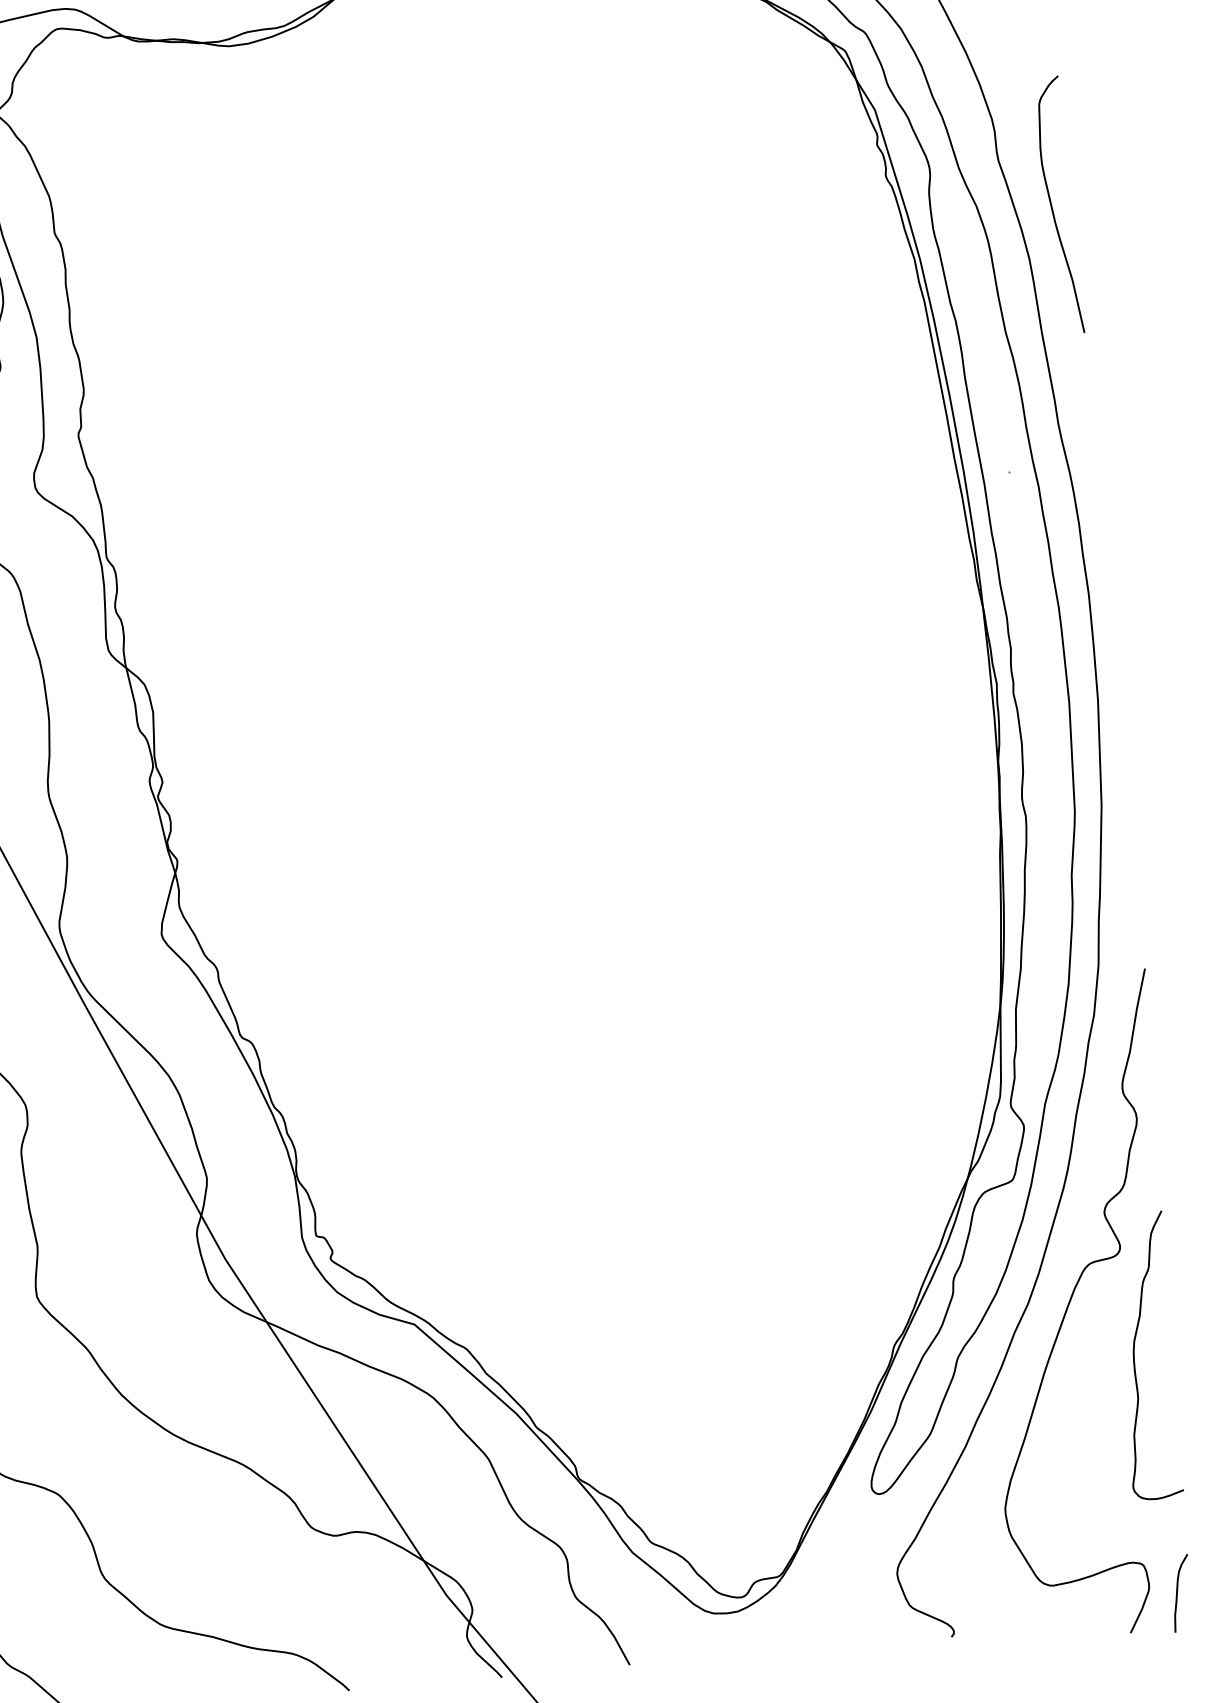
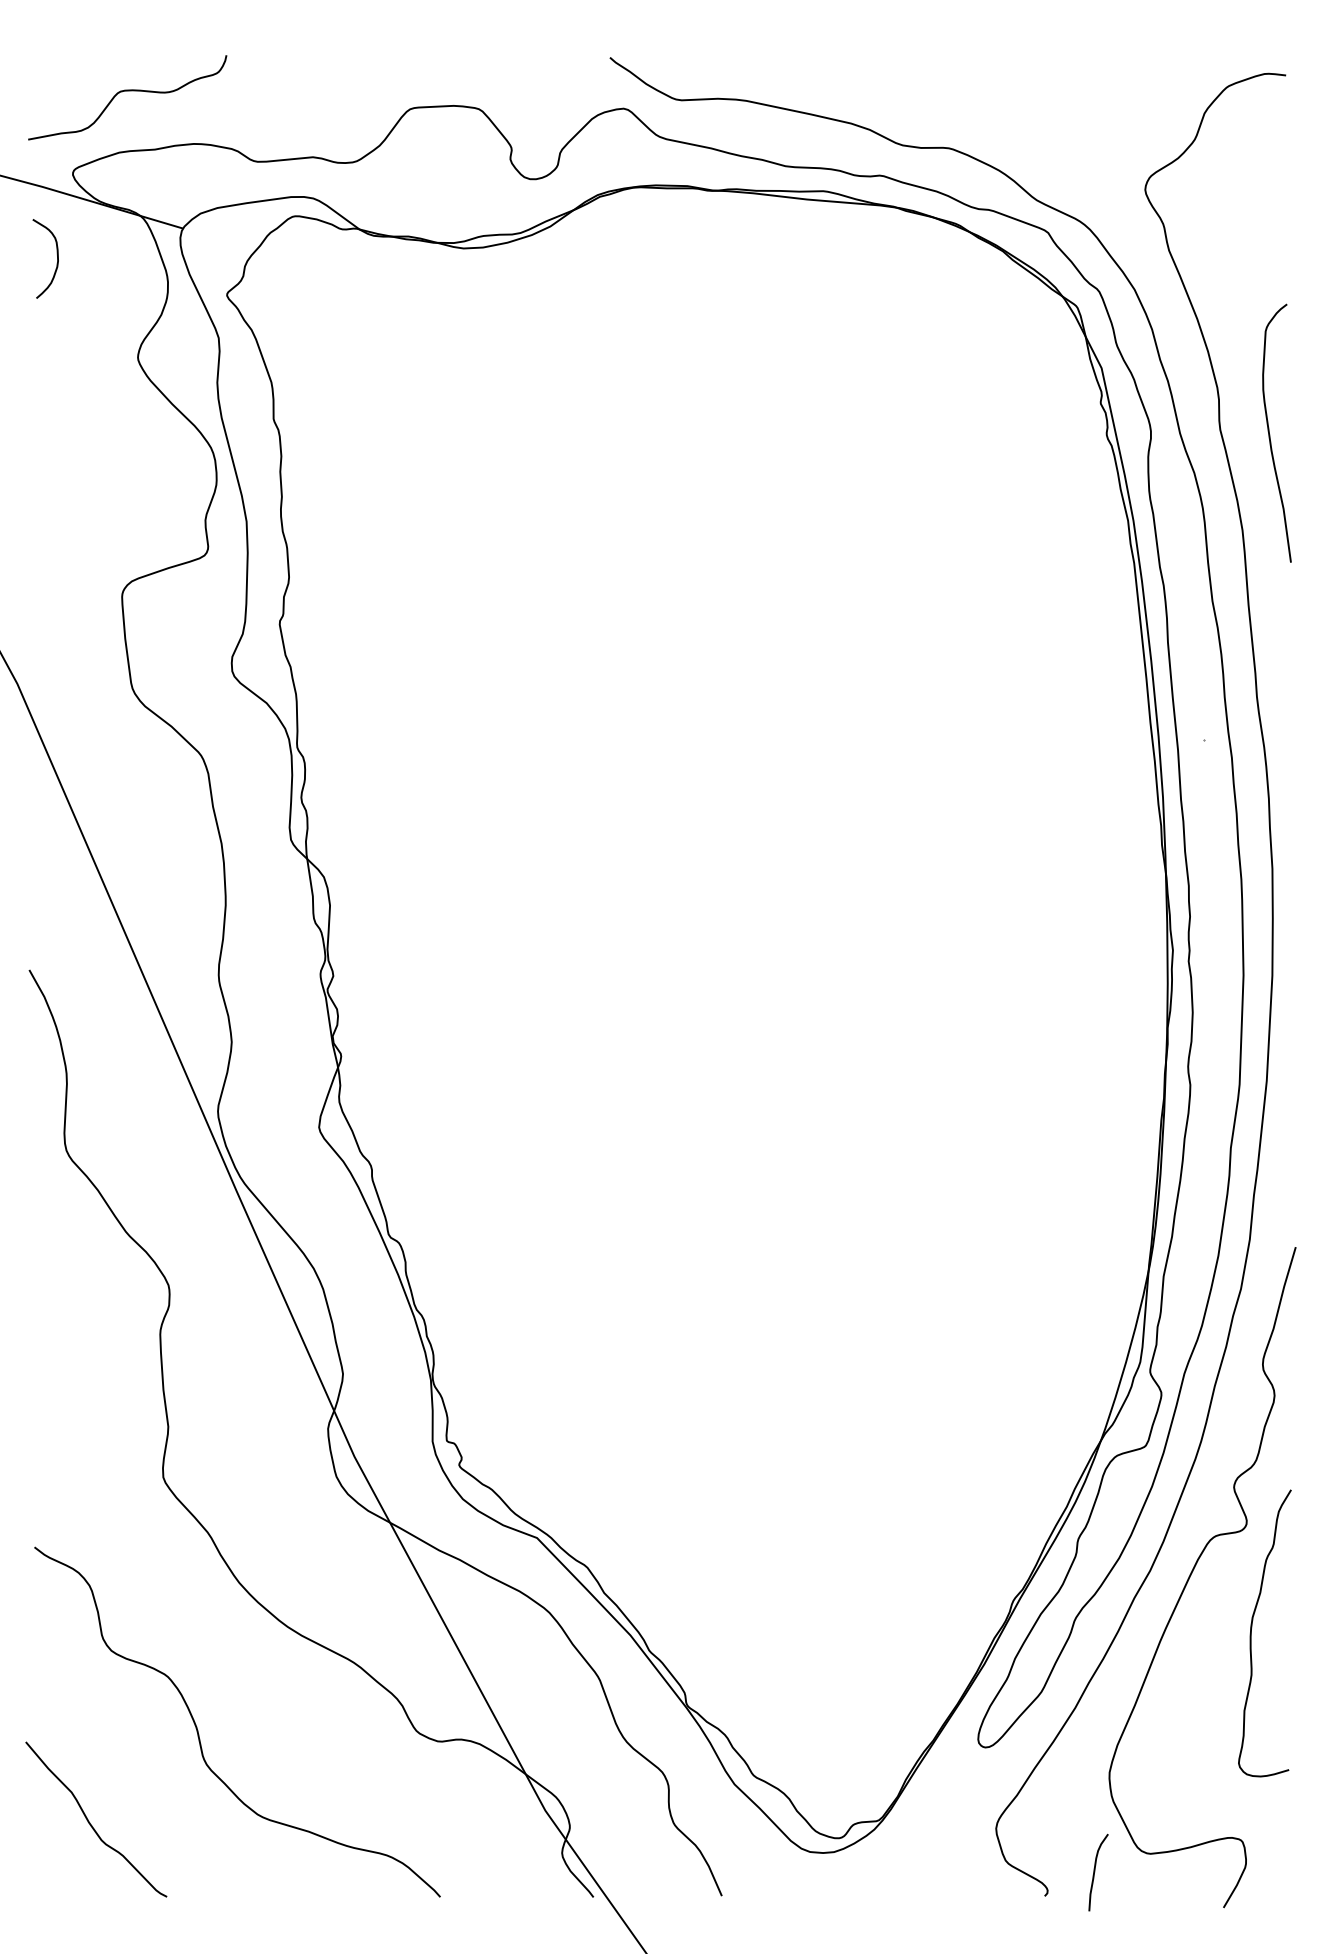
curve: (1052, 207) -> (1270, 434), moved
curve: (1178, 1593) -> (1095, 1872), moved

